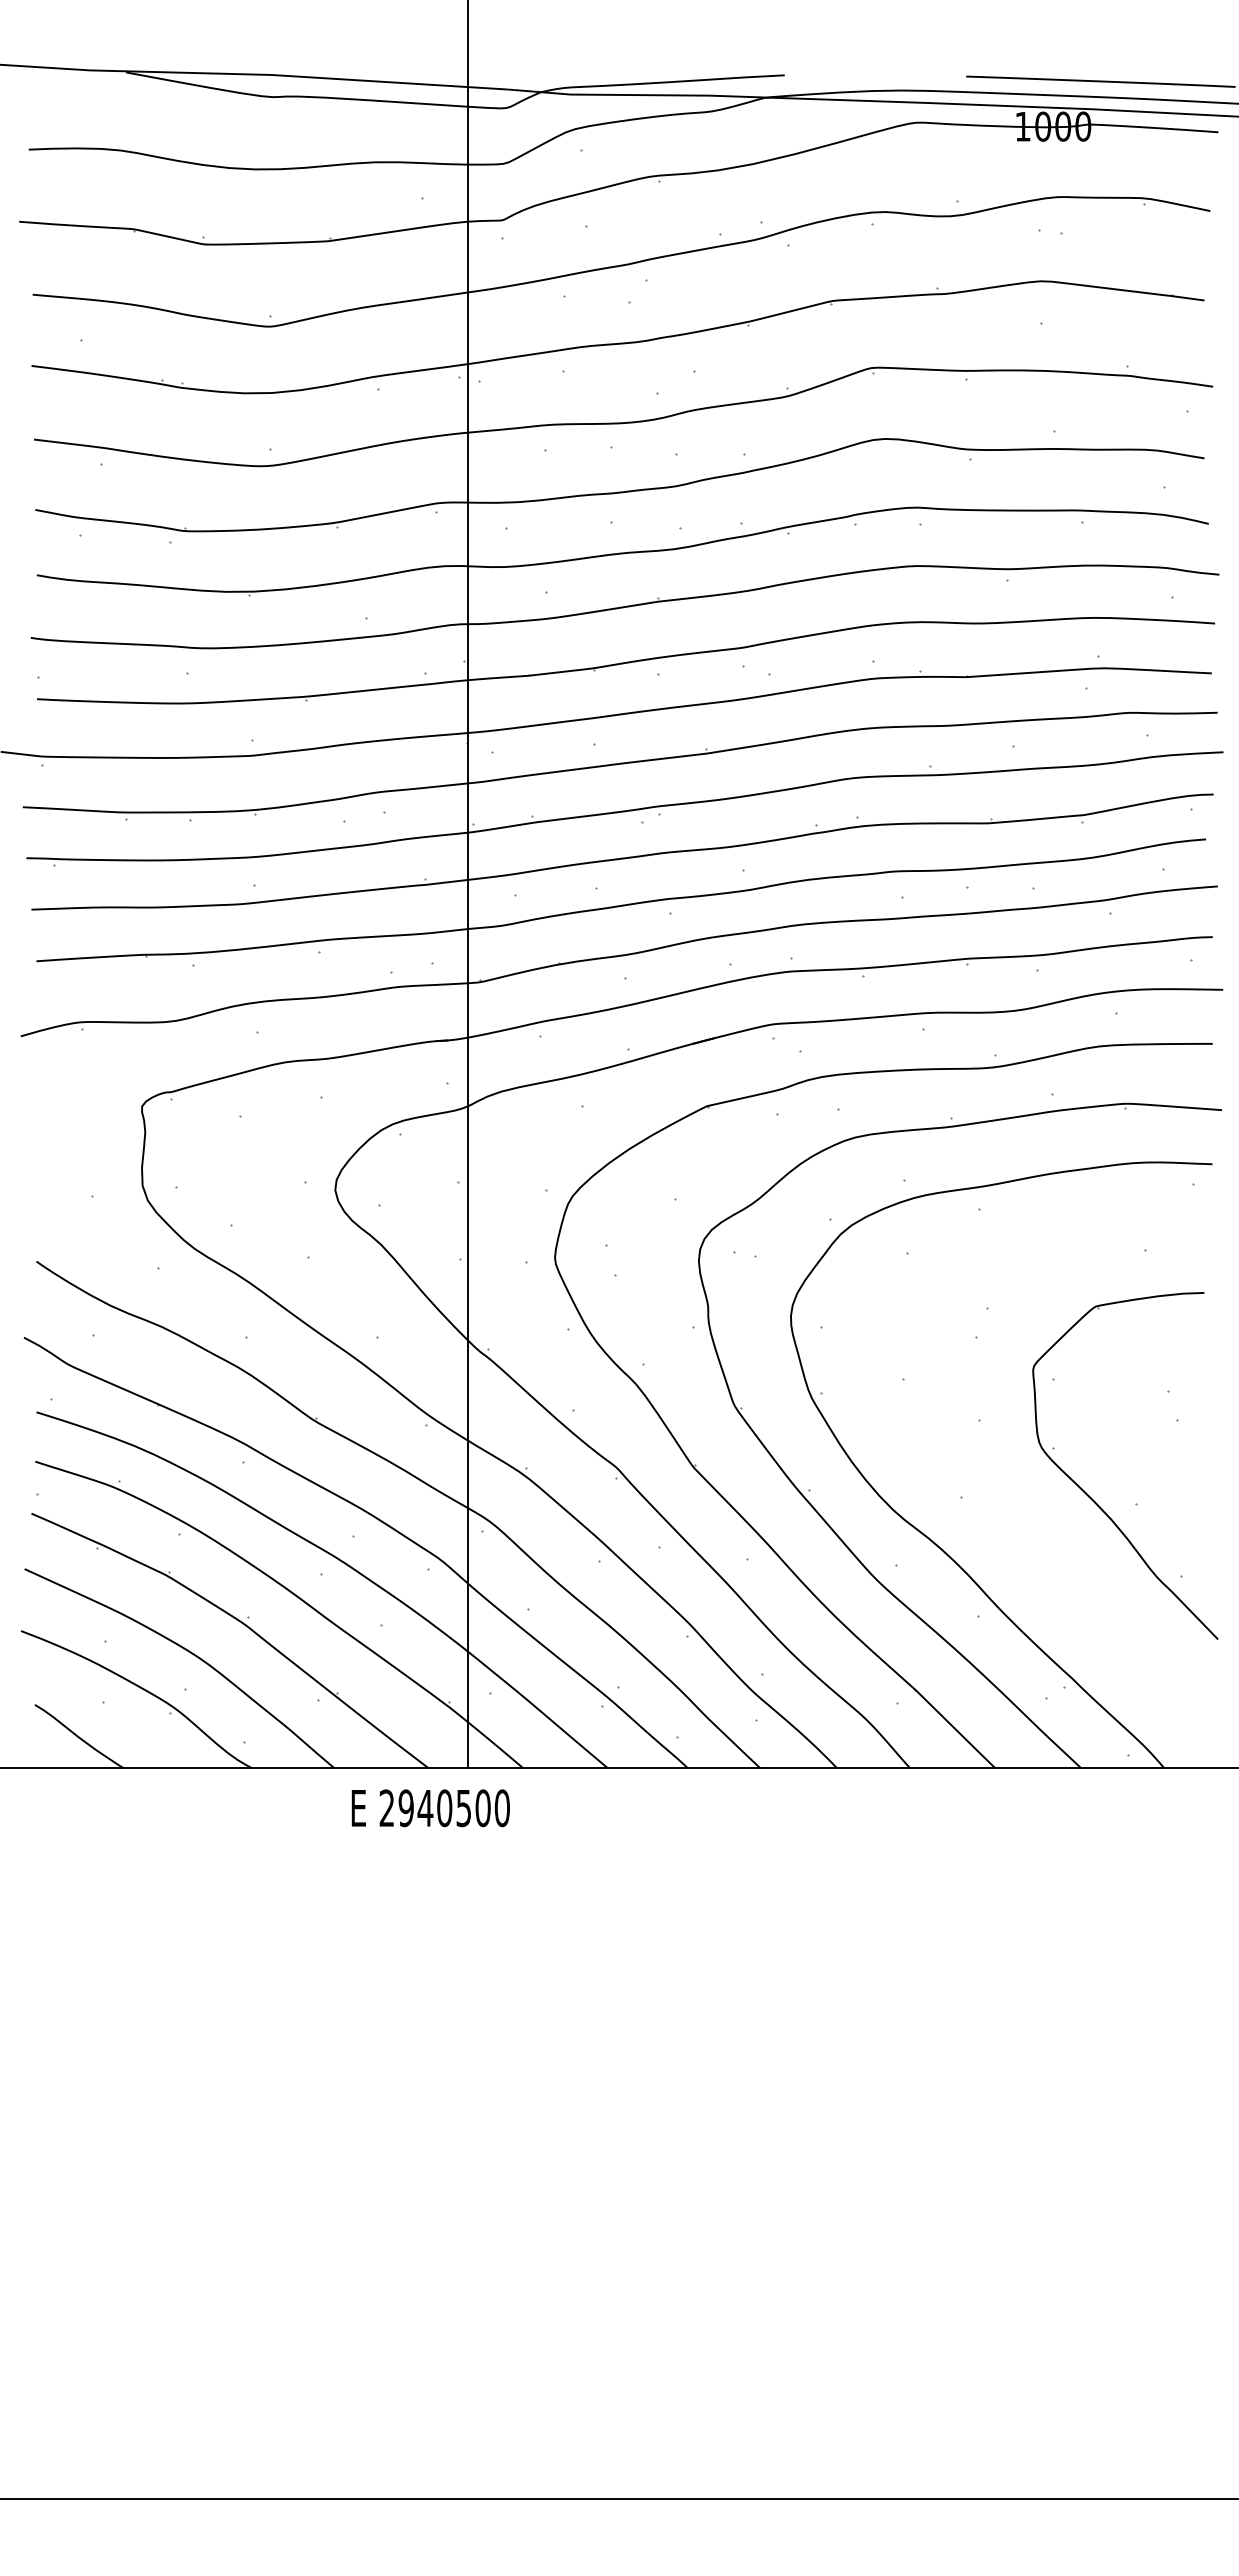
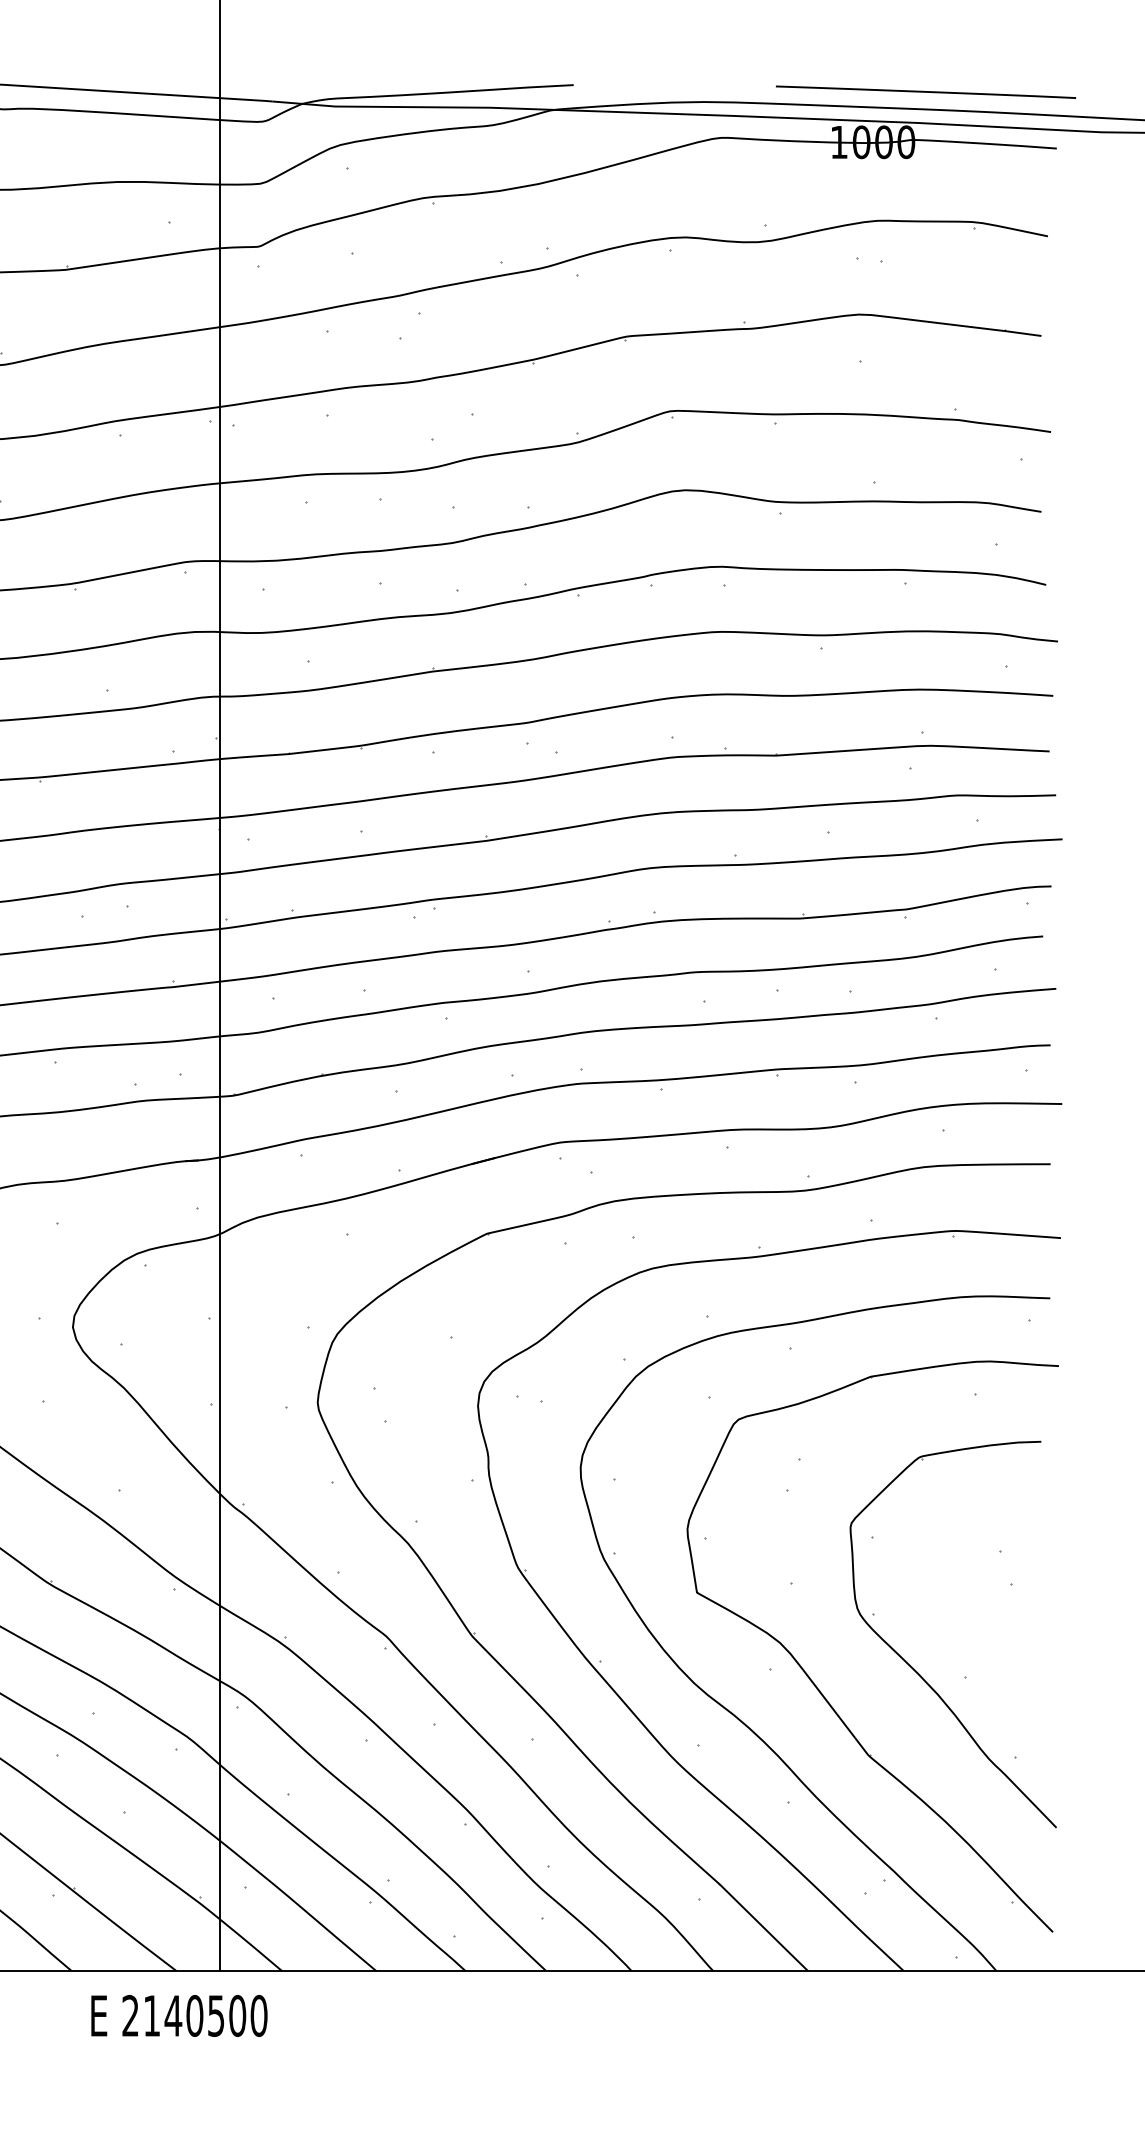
part: (1003, 1512) -> (817, 1686), added
text: (405, 1808) -> (151, 2016), 2940500 -> 2140500

